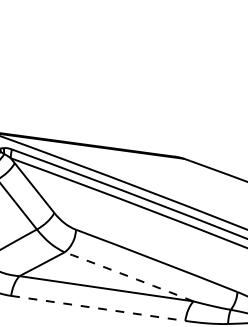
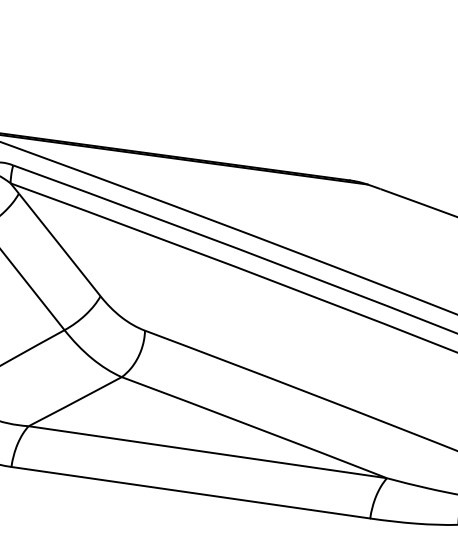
arc: (129, 276) -> (255, 426), dashed -> solid
line: (98, 308) -> (191, 492), dashed -> solid

